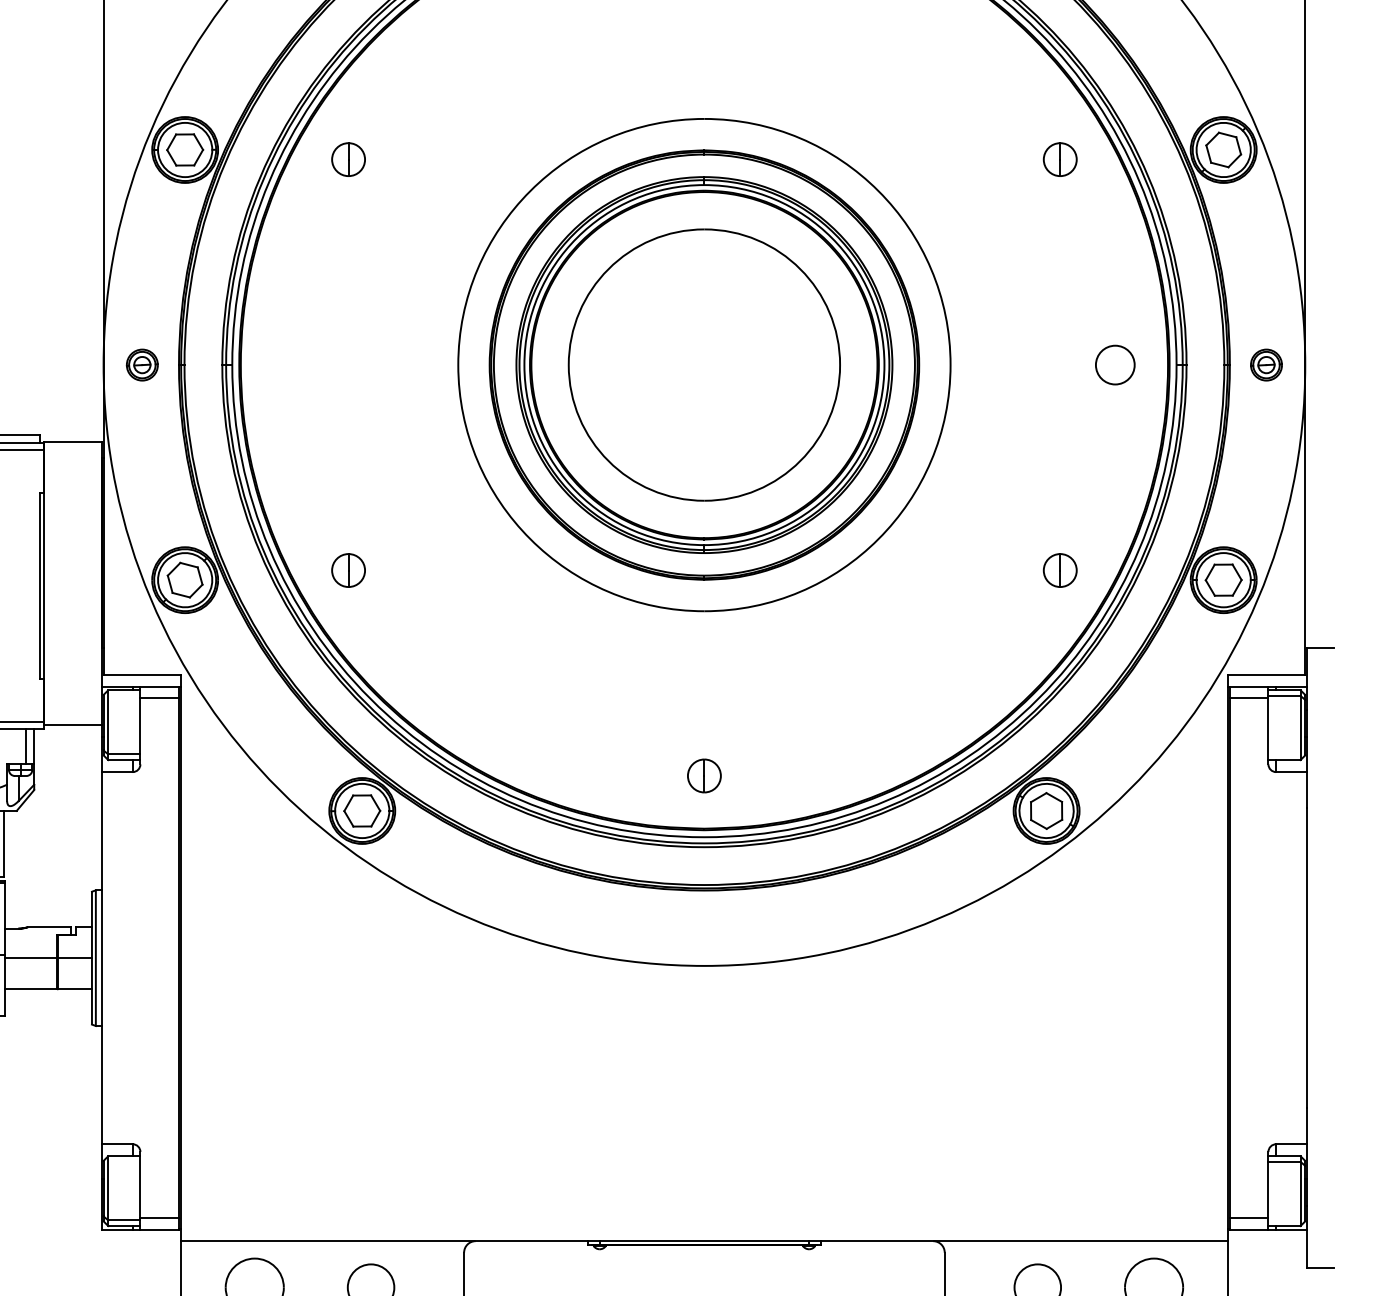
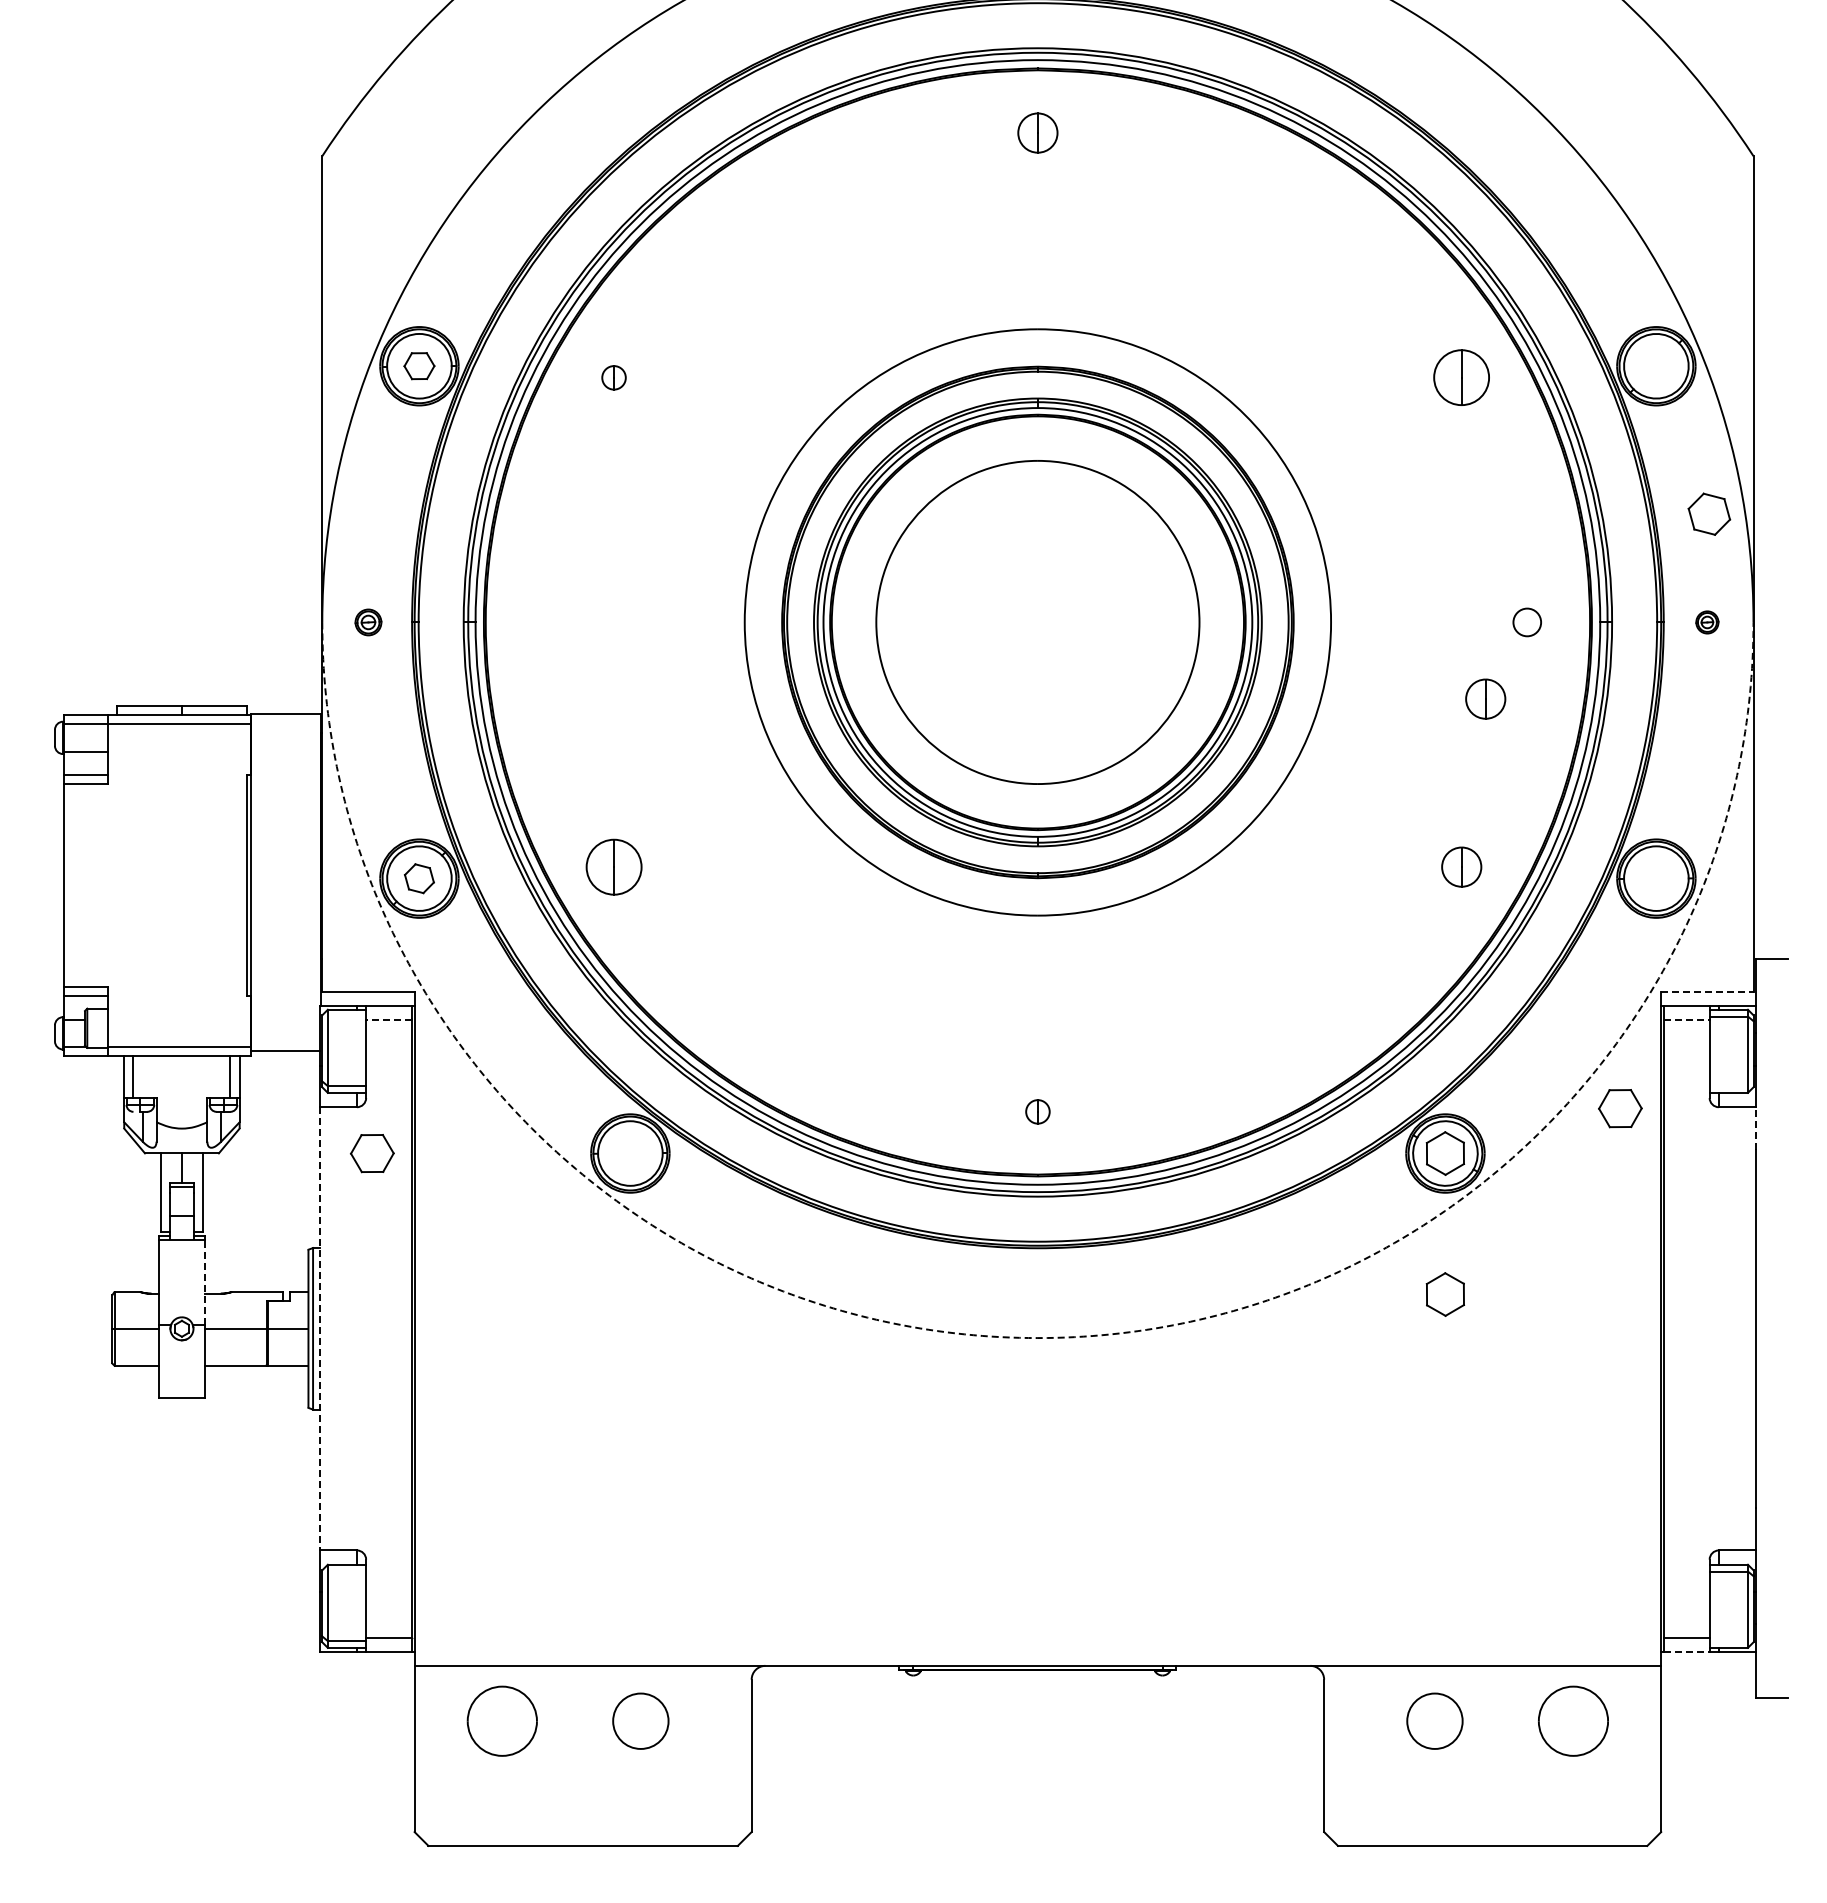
part: (185, 149) -> (419, 365), size x0.7
part: (1223, 149) -> (1709, 513), moved
part: (348, 159) -> (613, 377), size x0.6
part: (1060, 159) -> (1461, 377), size x1.4
part: (142, 365) -> (368, 622), size x0.7
circle: (1115, 365) -> (1527, 622), size x0.6
part: (1266, 365) -> (1707, 622), size x0.6
part: (1080, 428) -> (1485, 698), added
part: (348, 570) -> (613, 866), size x1.4
part: (185, 580) -> (419, 878), size x0.7
part: (1223, 580) -> (1620, 1108), moved
line: (1266, 674) -> (1707, 991), solid -> dashed
line: (159, 698) -> (388, 1019), solid -> dashed
line: (1249, 698) -> (1687, 1019), solid -> dashed
part: (704, 775) -> (1037, 1111), size x0.6
line: (1306, 789) -> (1755, 1128), solid -> dashed
part: (362, 810) -> (372, 1153), moved
line: (5, 919) -> (205, 1282), solid -> dashed
part: (1045, 929) -> (1444, 1294), added
line: (102, 957) -> (320, 1328), solid -> dashed
arc: (704, 966) -> (1037, 1338), solid -> dashed
line: (1249, 1229) -> (1687, 1652), solid -> dashed

